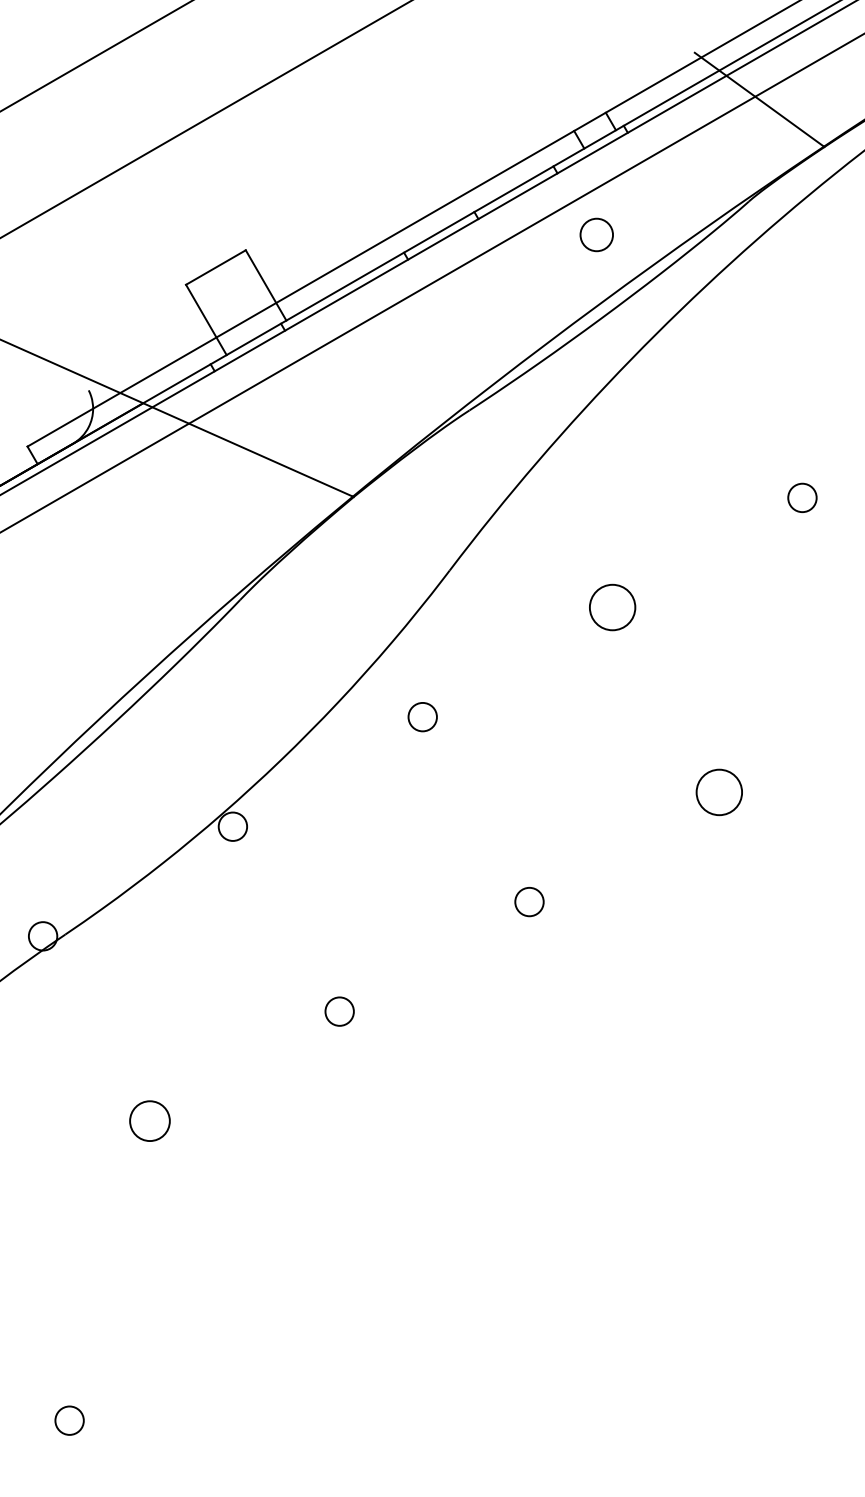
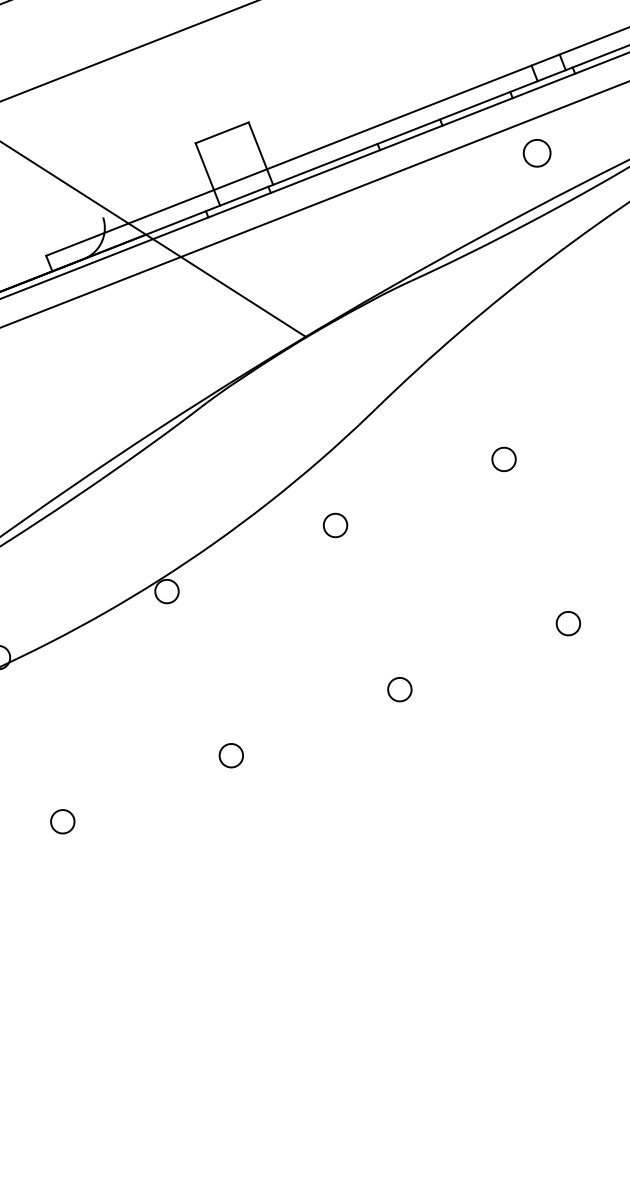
circle: (612, 607) -> (504, 459), size x0.62
circle: (719, 792) -> (568, 623), size x0.62
circle: (149, 1121) -> (62, 821), size x0.71

